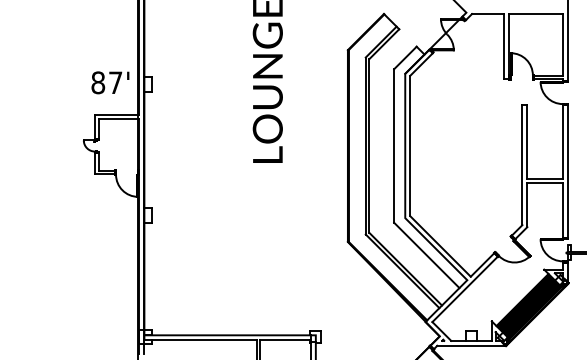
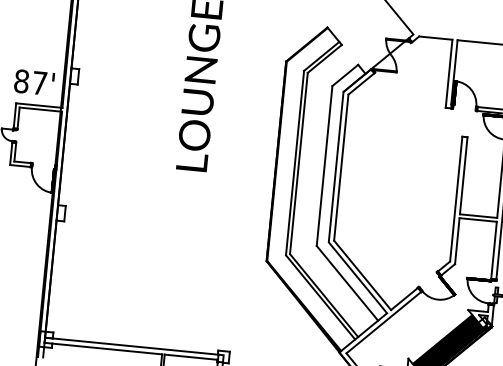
text: (110, 82) -> (34, 82), moved

